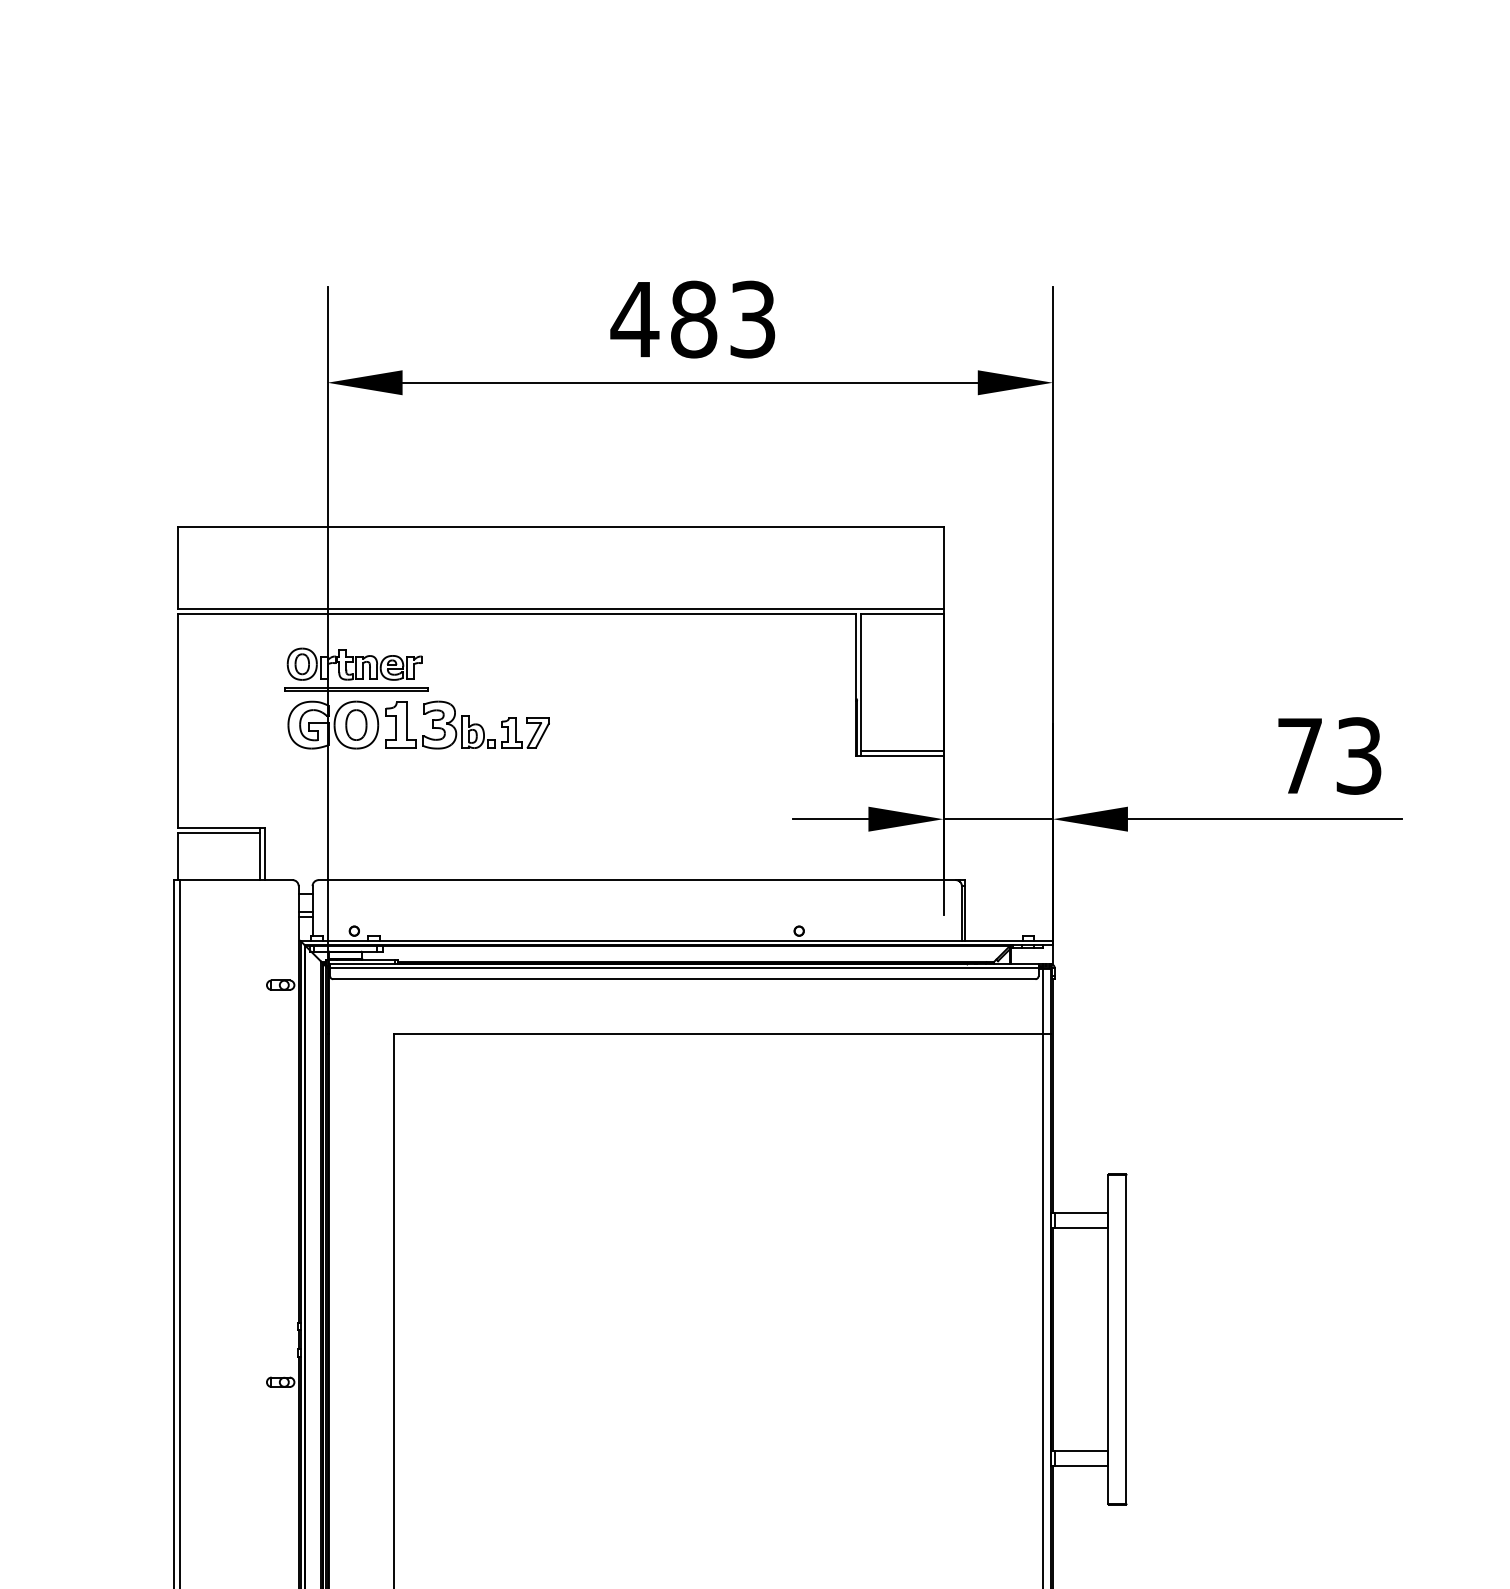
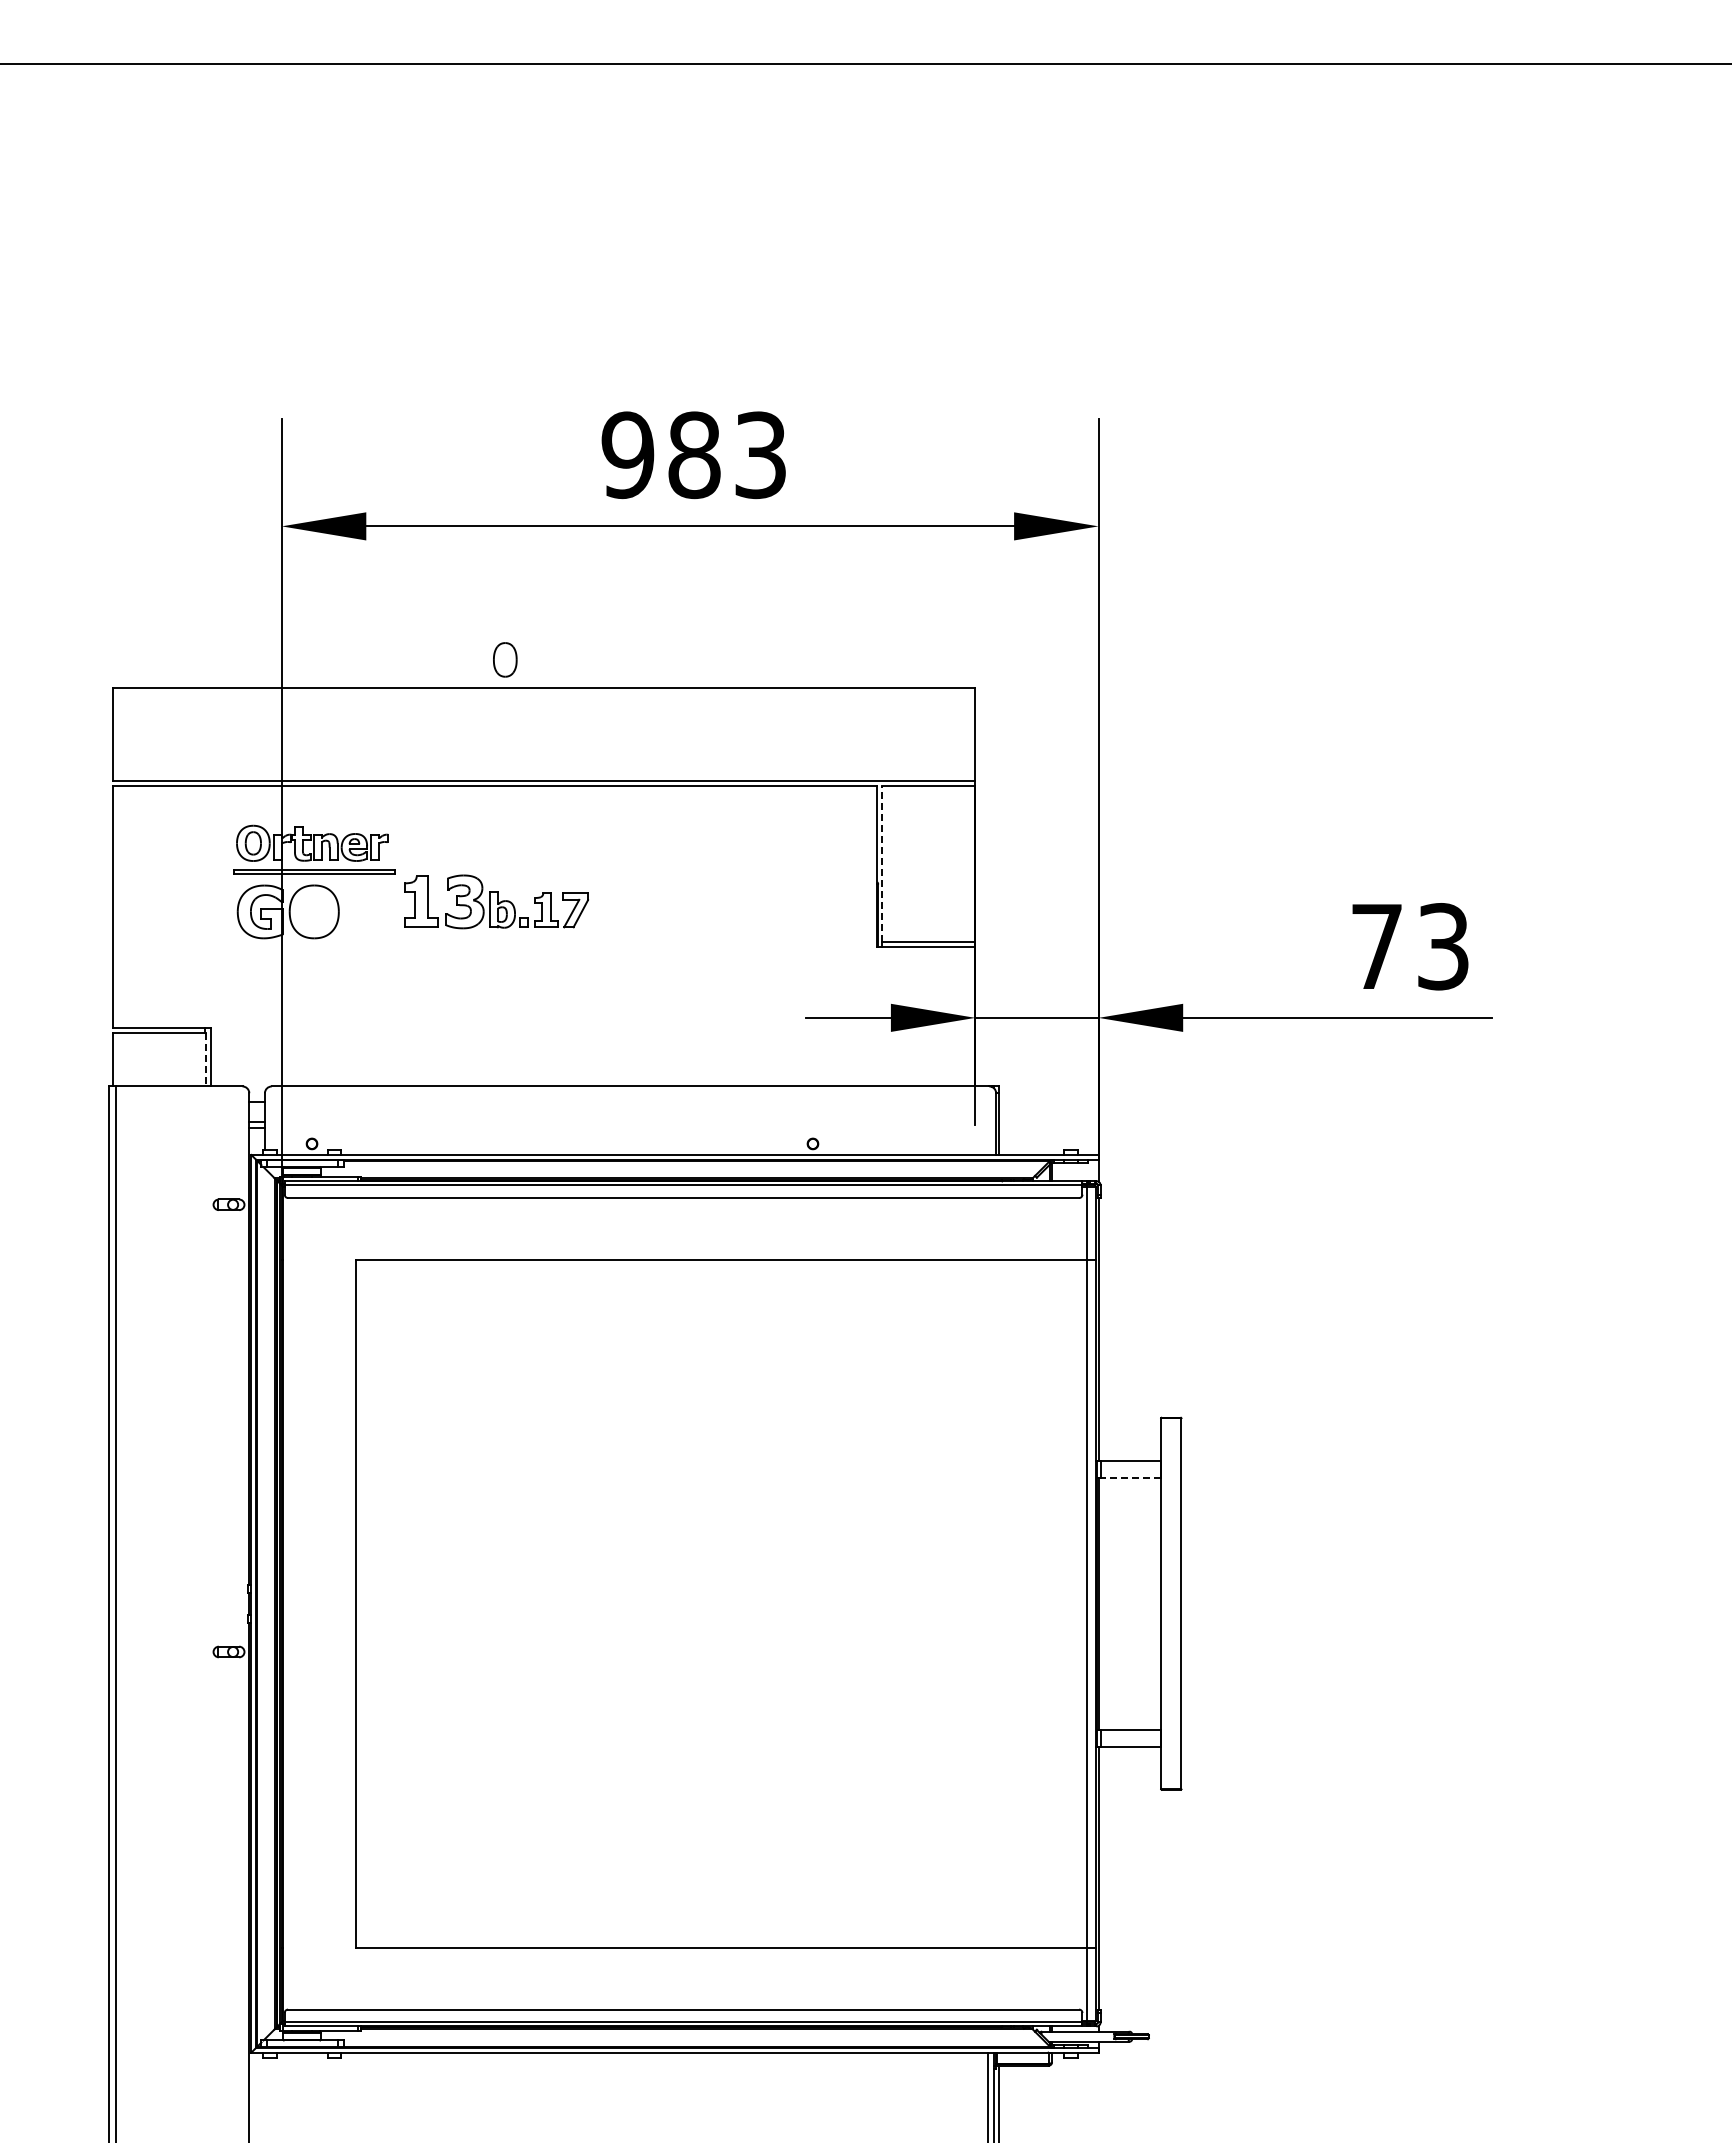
text: (634, 319) -> (627, 455), 483 -> 983
line: (860, 682) -> (882, 863), solid -> dashed
part: (356, 724) -> (505, 659), moved
part: (467, 724) -> (496, 901), moved
line: (260, 856) -> (206, 1059), solid -> dashed
line: (1081, 1227) -> (1130, 1477), solid -> dashed

